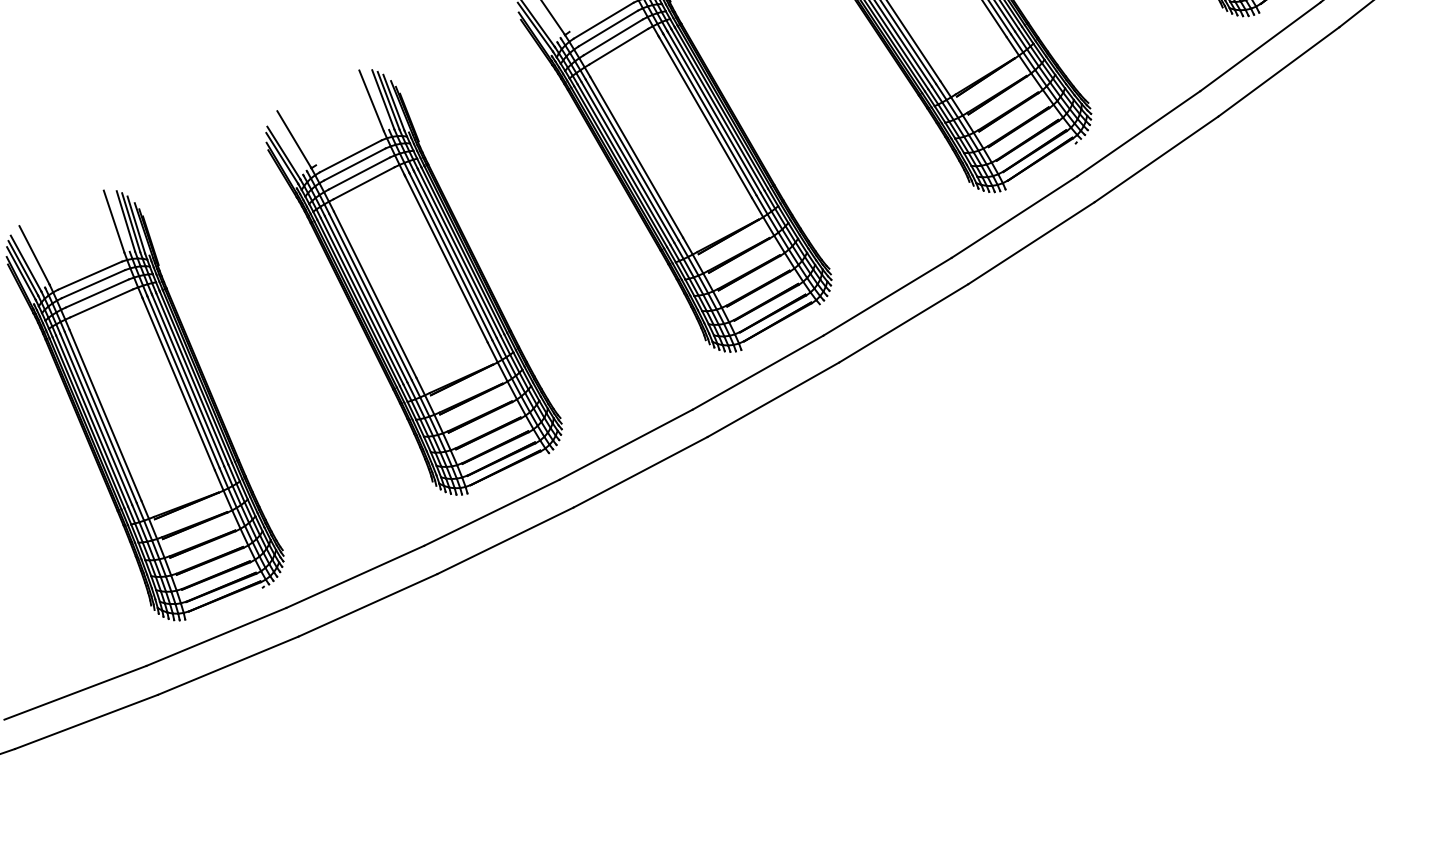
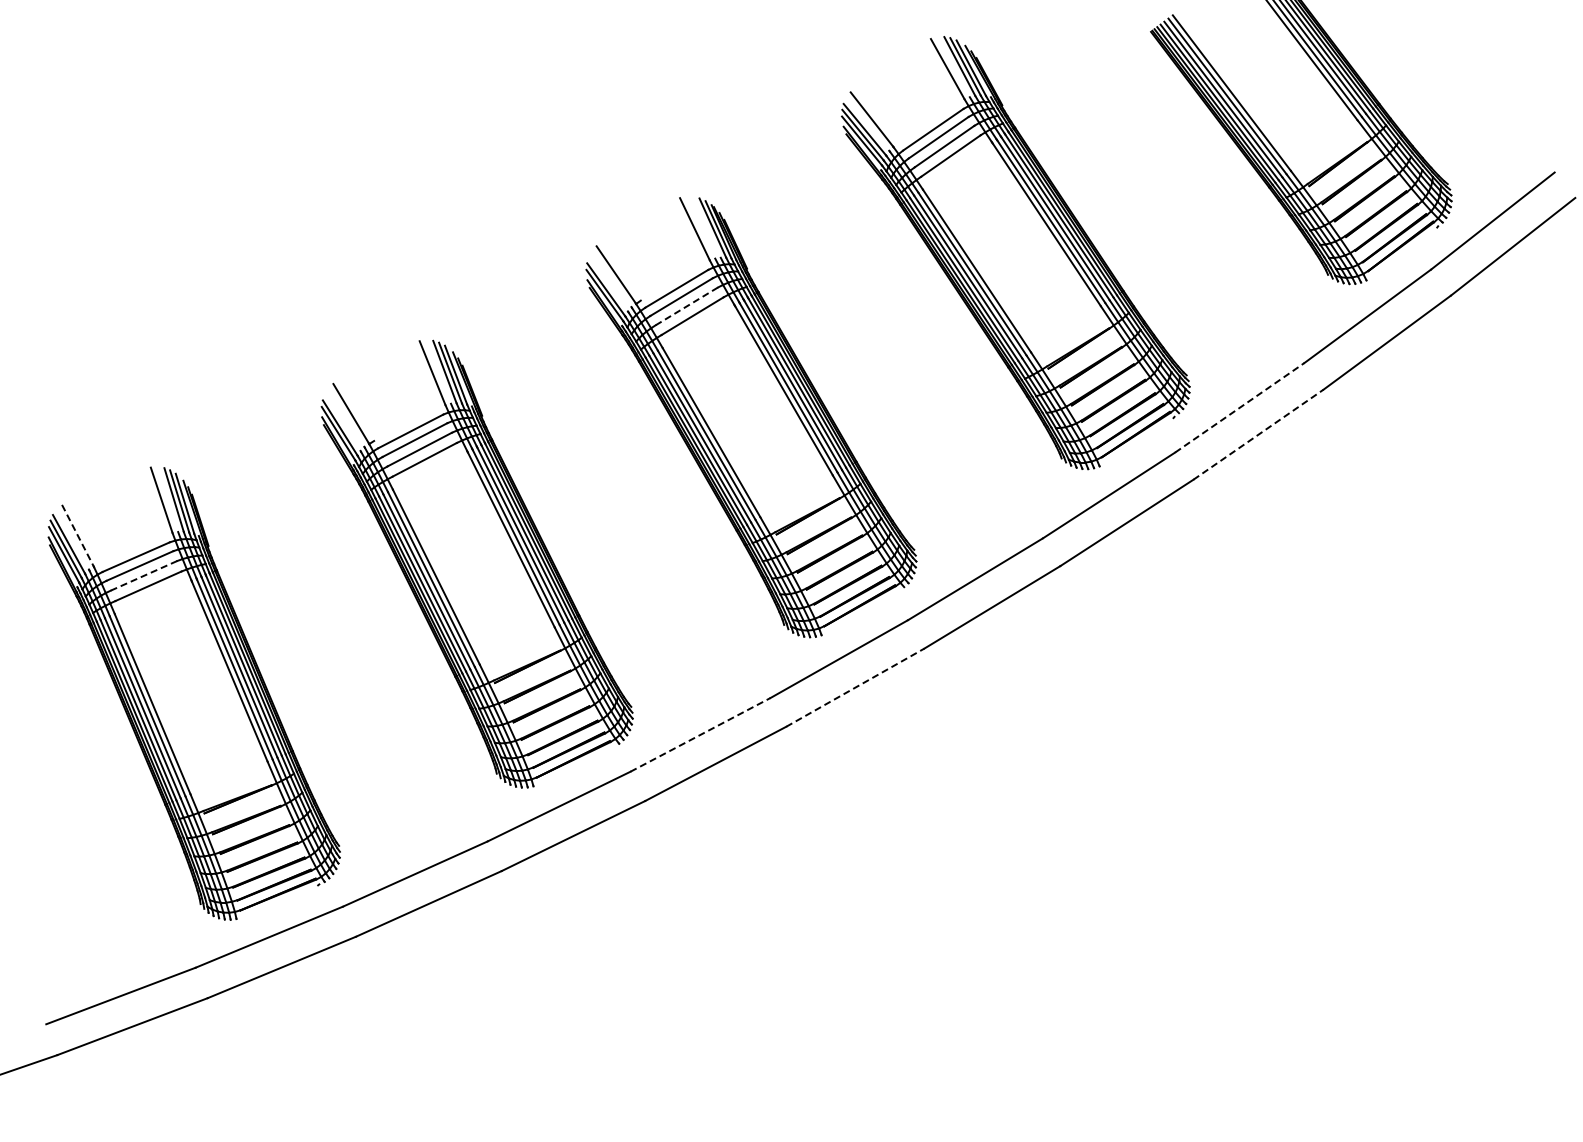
line: (612, 37) -> (686, 306), solid -> dashed
line: (1138, 133) -> (1239, 407), solid -> dashed
line: (1156, 159) -> (1258, 434), solid -> dashed
line: (35, 255) -> (78, 535), solid -> dashed
line: (96, 294) -> (143, 576), solid -> dashed
line: (773, 399) -> (855, 687), solid -> dashed
line: (626, 444) -> (700, 734), solid -> dashed

